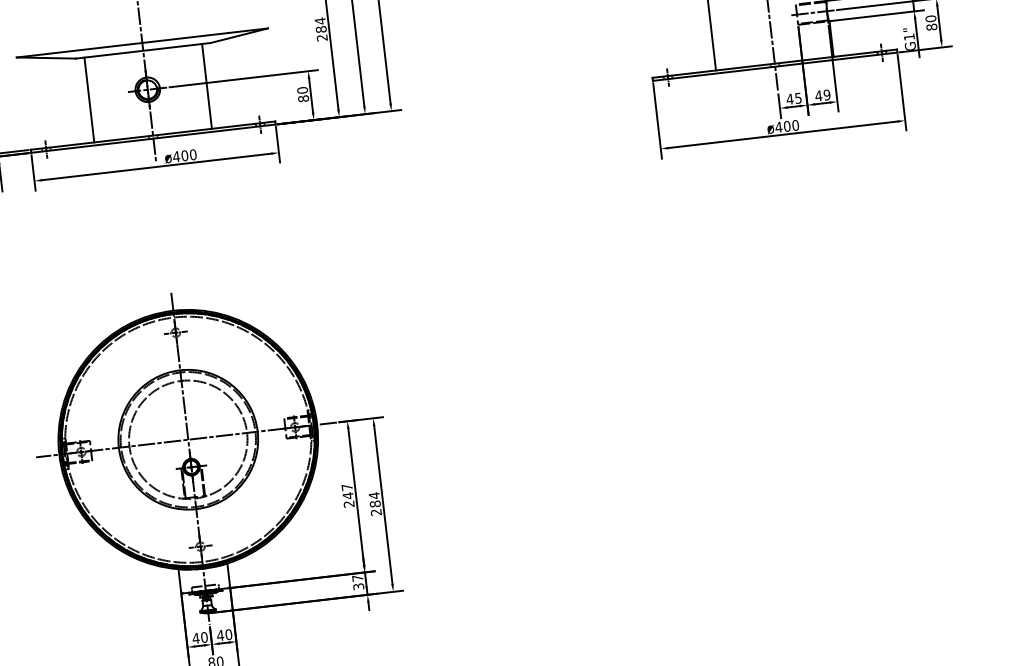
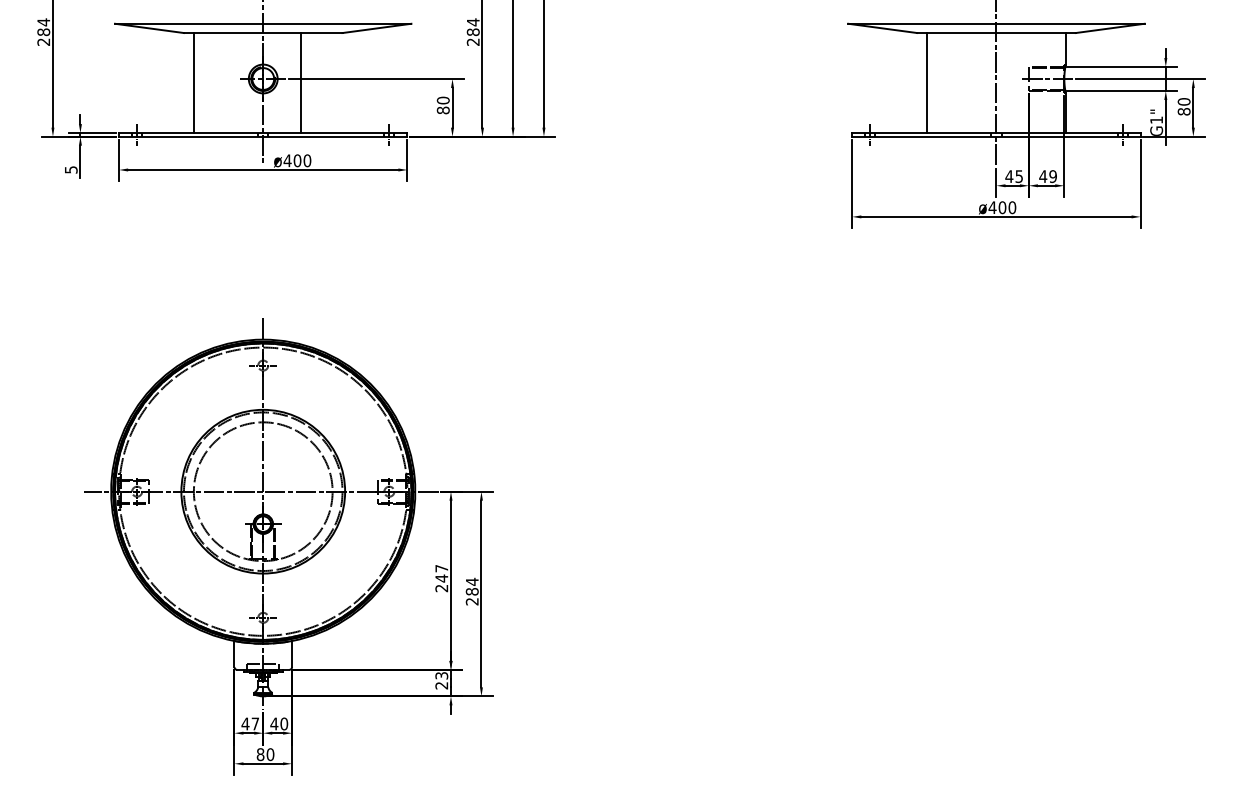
line: (206, 86) -> (300, 83), moved
text: (357, 582) -> (441, 680), 37 -> 23
text: (204, 637) -> (255, 723), 40 -> 47

